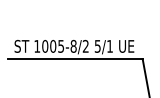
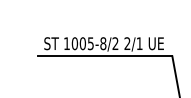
text: (97, 46) -> (127, 43), 5/1 -> 2/1

